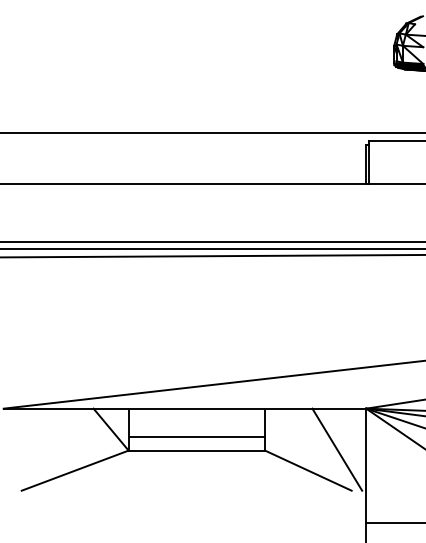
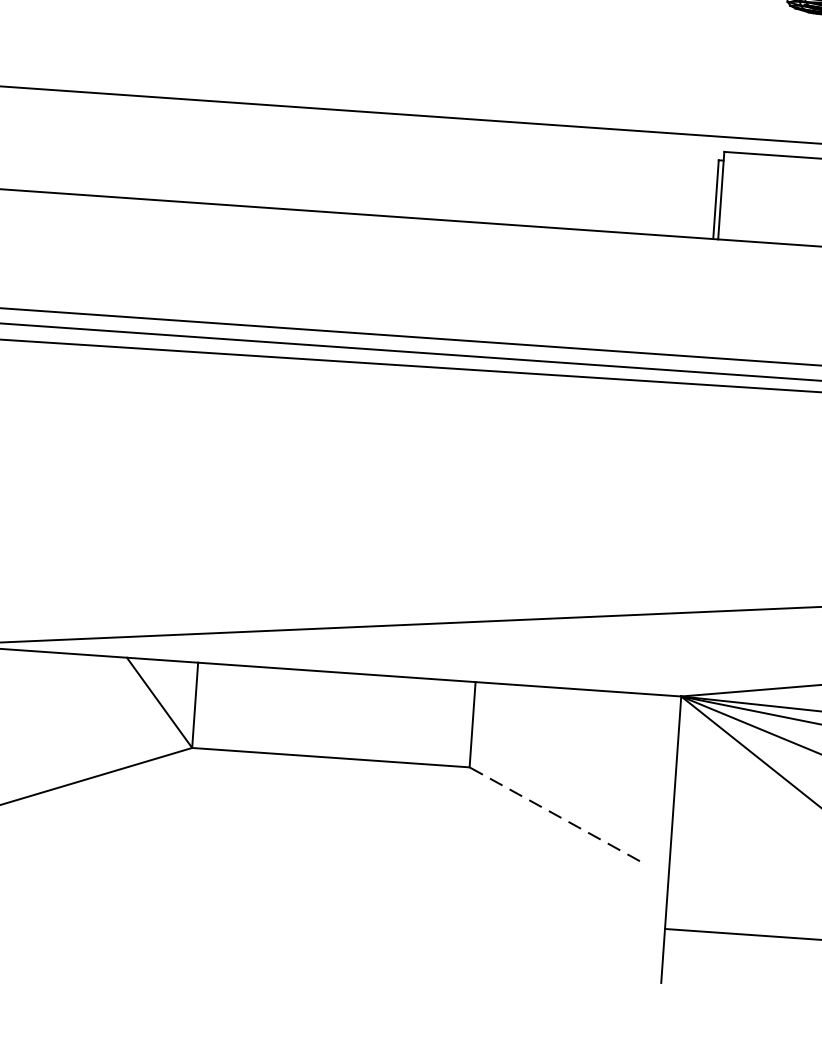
line: (196, 437) -> (332, 730), removed
line: (337, 449) -> (616, 775), removed
line: (308, 470) -> (555, 813), solid -> dashed

